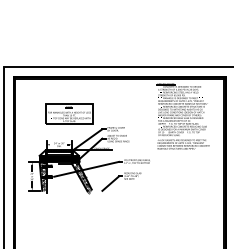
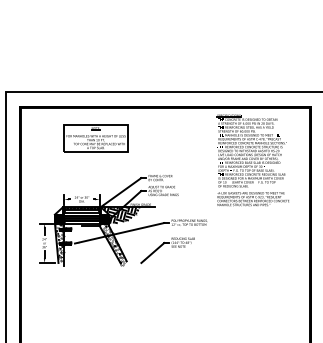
part: (69, 114) -> (95, 138), moved
hatch: (87, 156) -> (120, 215), added

